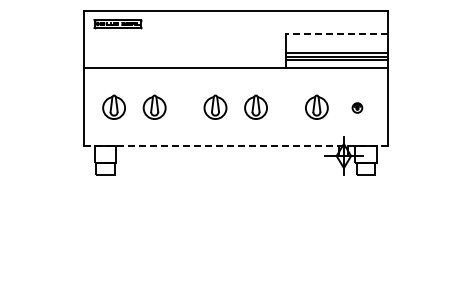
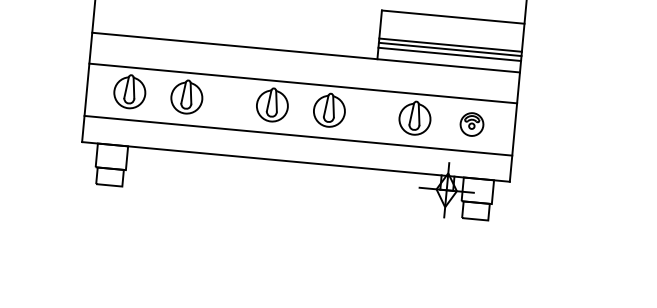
line: (337, 33) -> (453, 17), dashed -> solid
line: (235, 90) -> (302, 83), added
part: (357, 107) -> (472, 123), size x1.67
line: (235, 127) -> (297, 135), added
line: (235, 145) -> (295, 161), dashed -> solid

